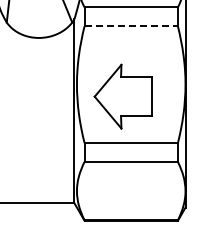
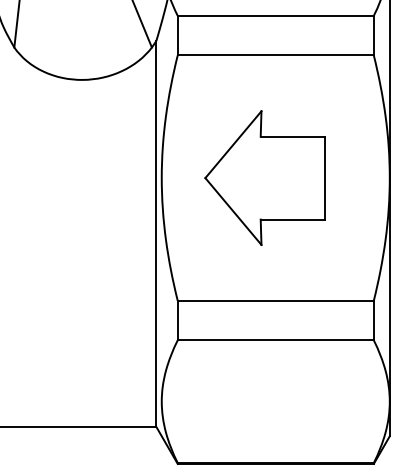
line: (131, 26) -> (276, 55), dashed -> solid
part: (122, 96) -> (263, 177), moved

